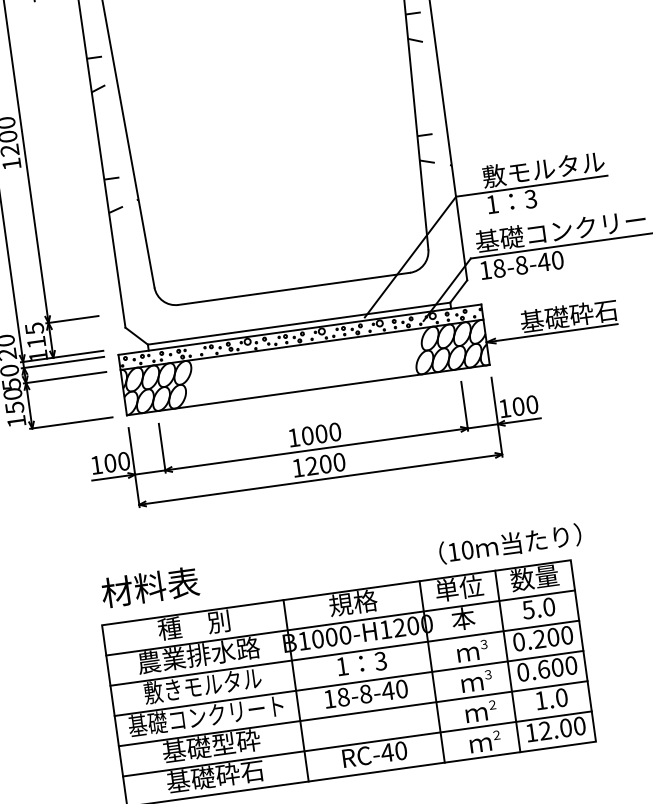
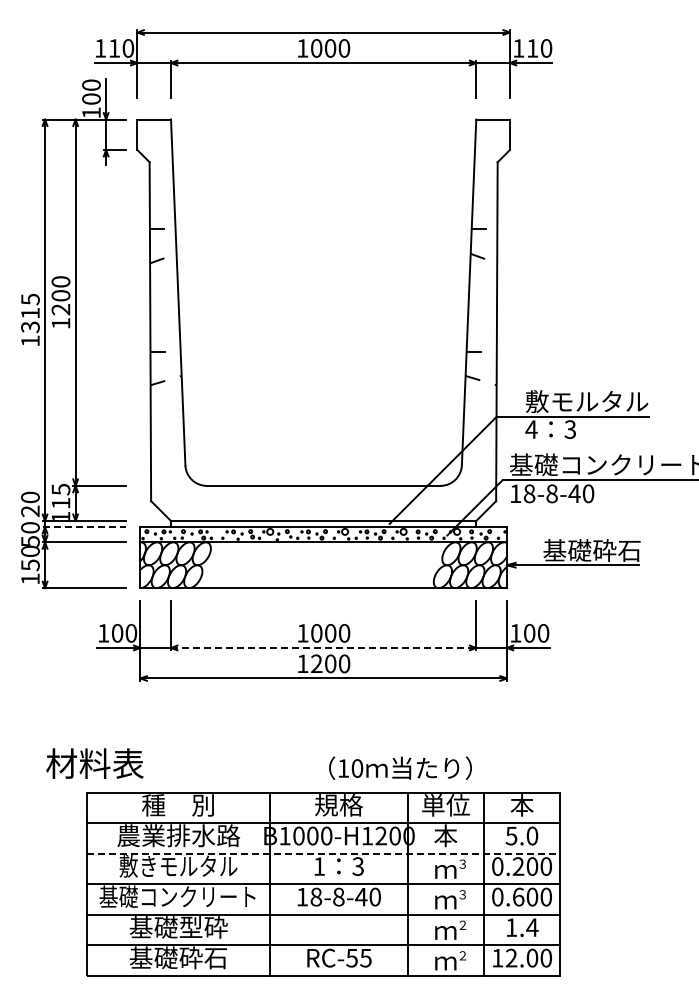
text: (492, 204) -> (531, 429), 1 -> 4
line: (63, 362) -> (84, 527), solid -> dashed
line: (316, 448) -> (323, 647), solid -> dashed
text: (510, 543) -> (400, 767), moved
text: (534, 578) -> (521, 805), 数量 -> 本
text: (149, 587) -> (94, 763), moved
line: (344, 653) -> (323, 853), solid -> dashed
text: (561, 697) -> (532, 927), 1.0 -> 1.4
text: (393, 751) -> (358, 957), RC-40 -> RC-55

